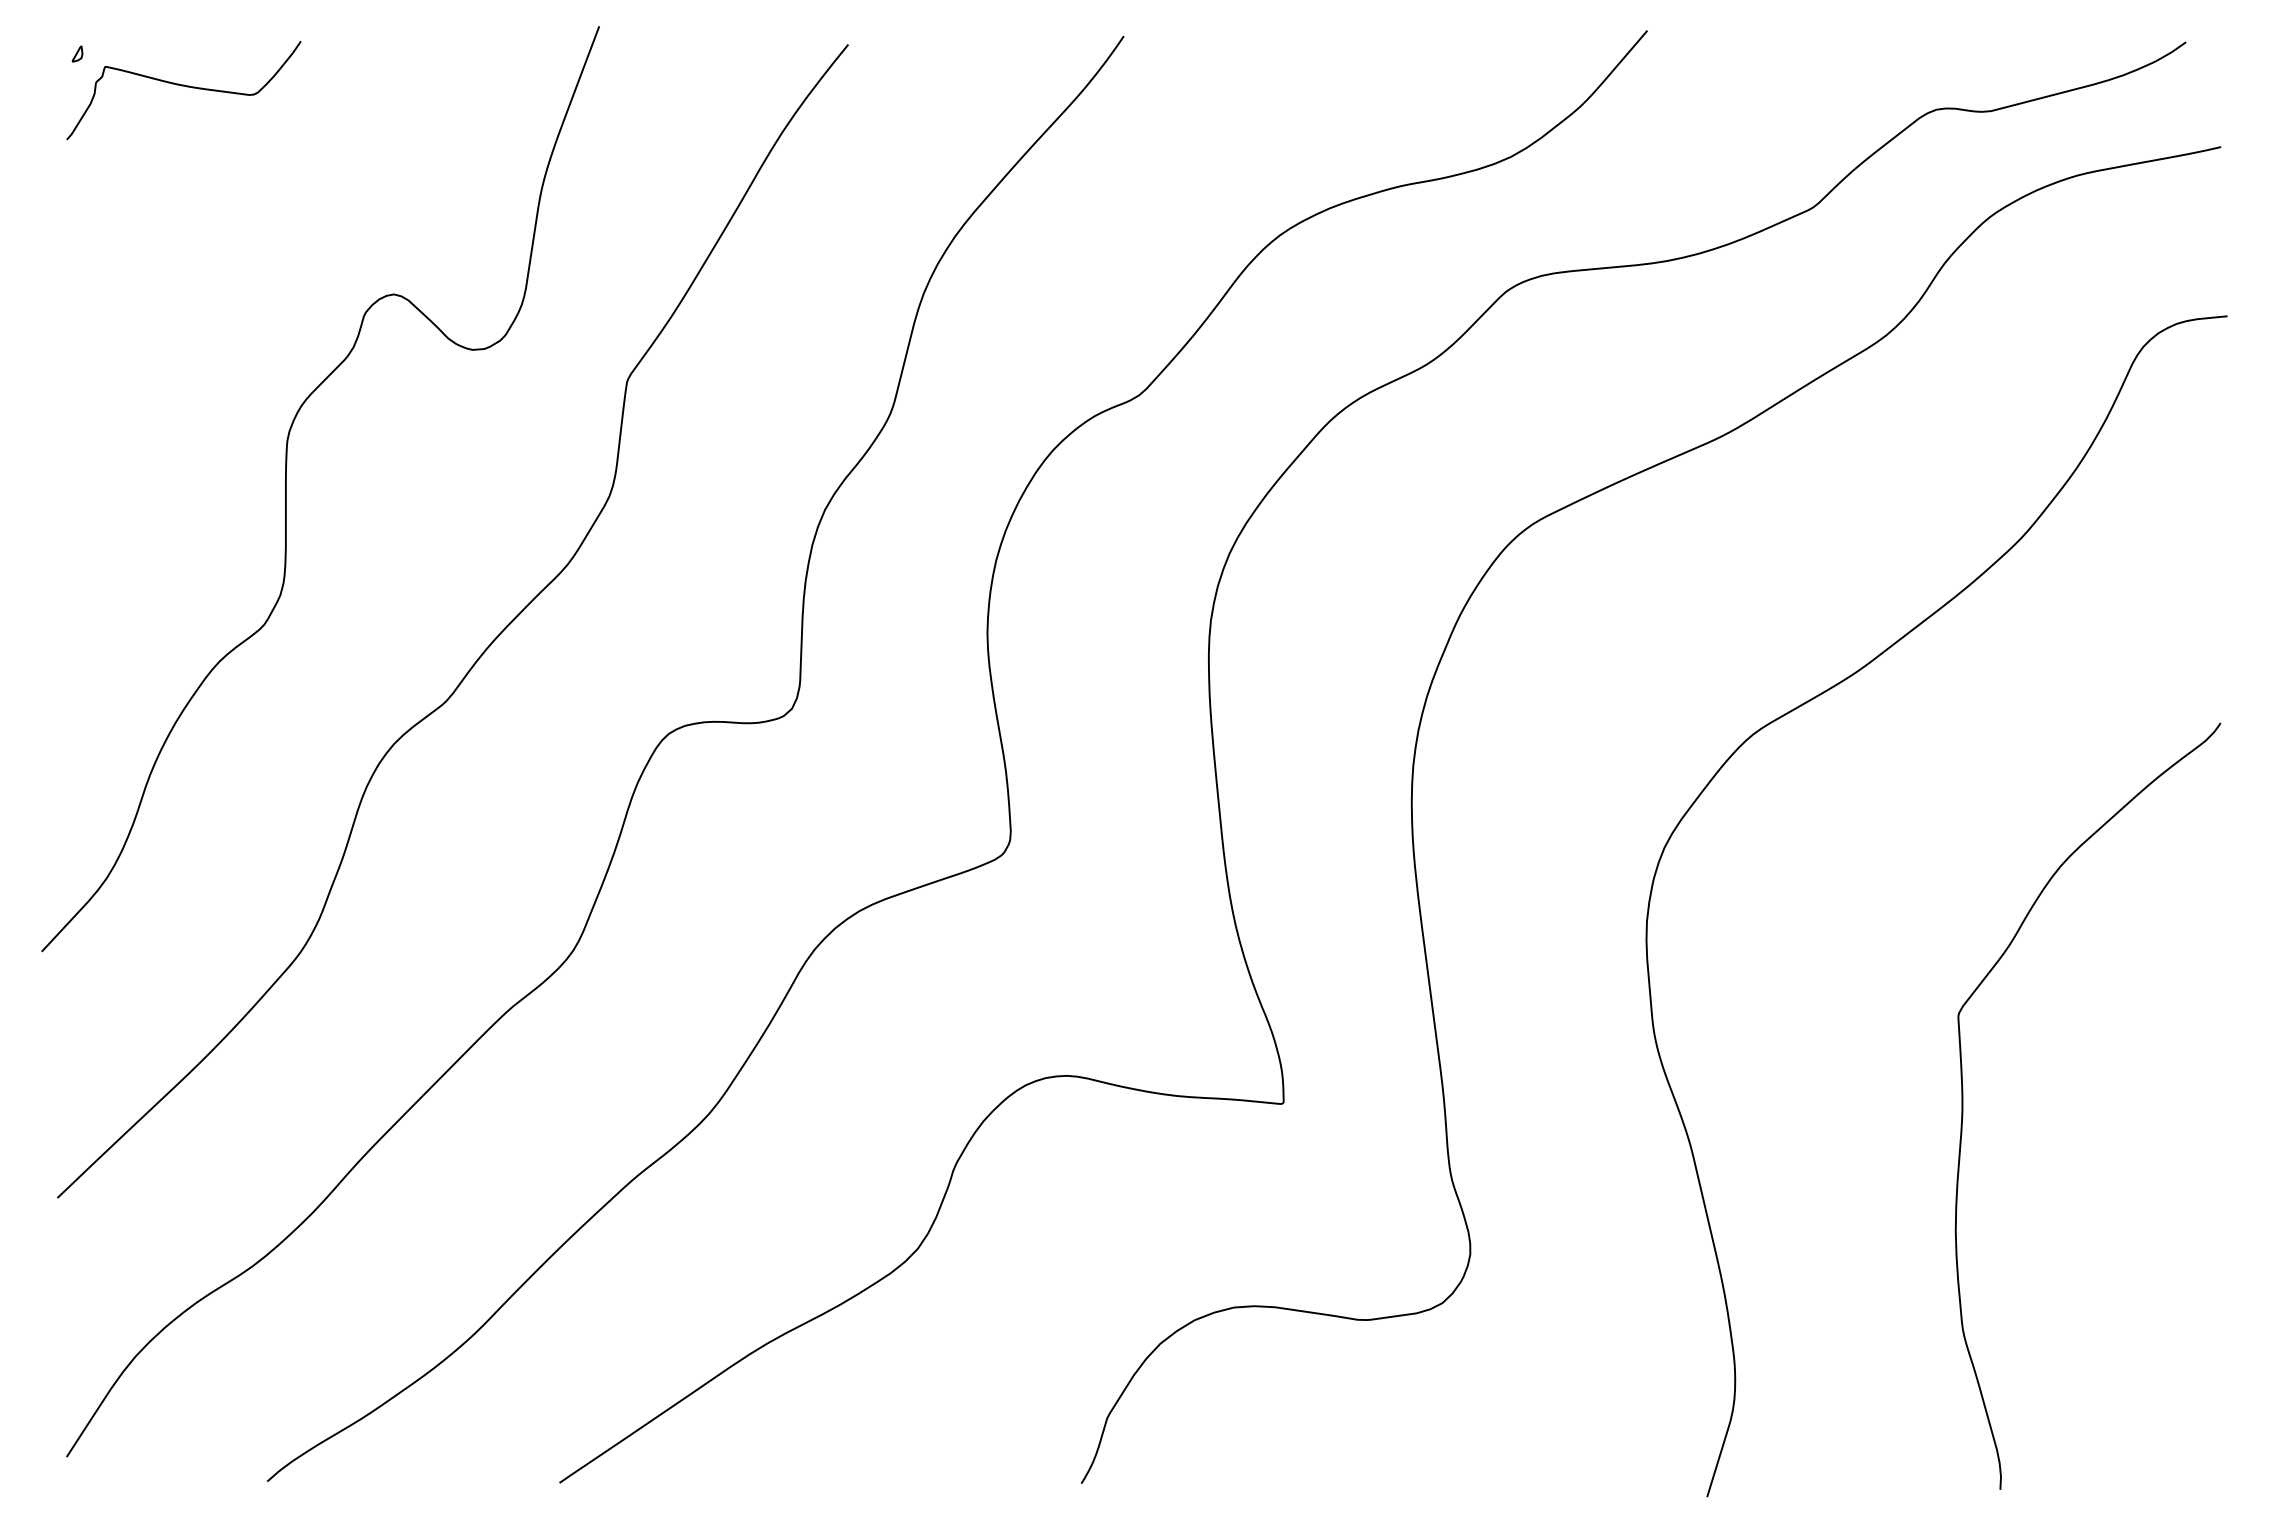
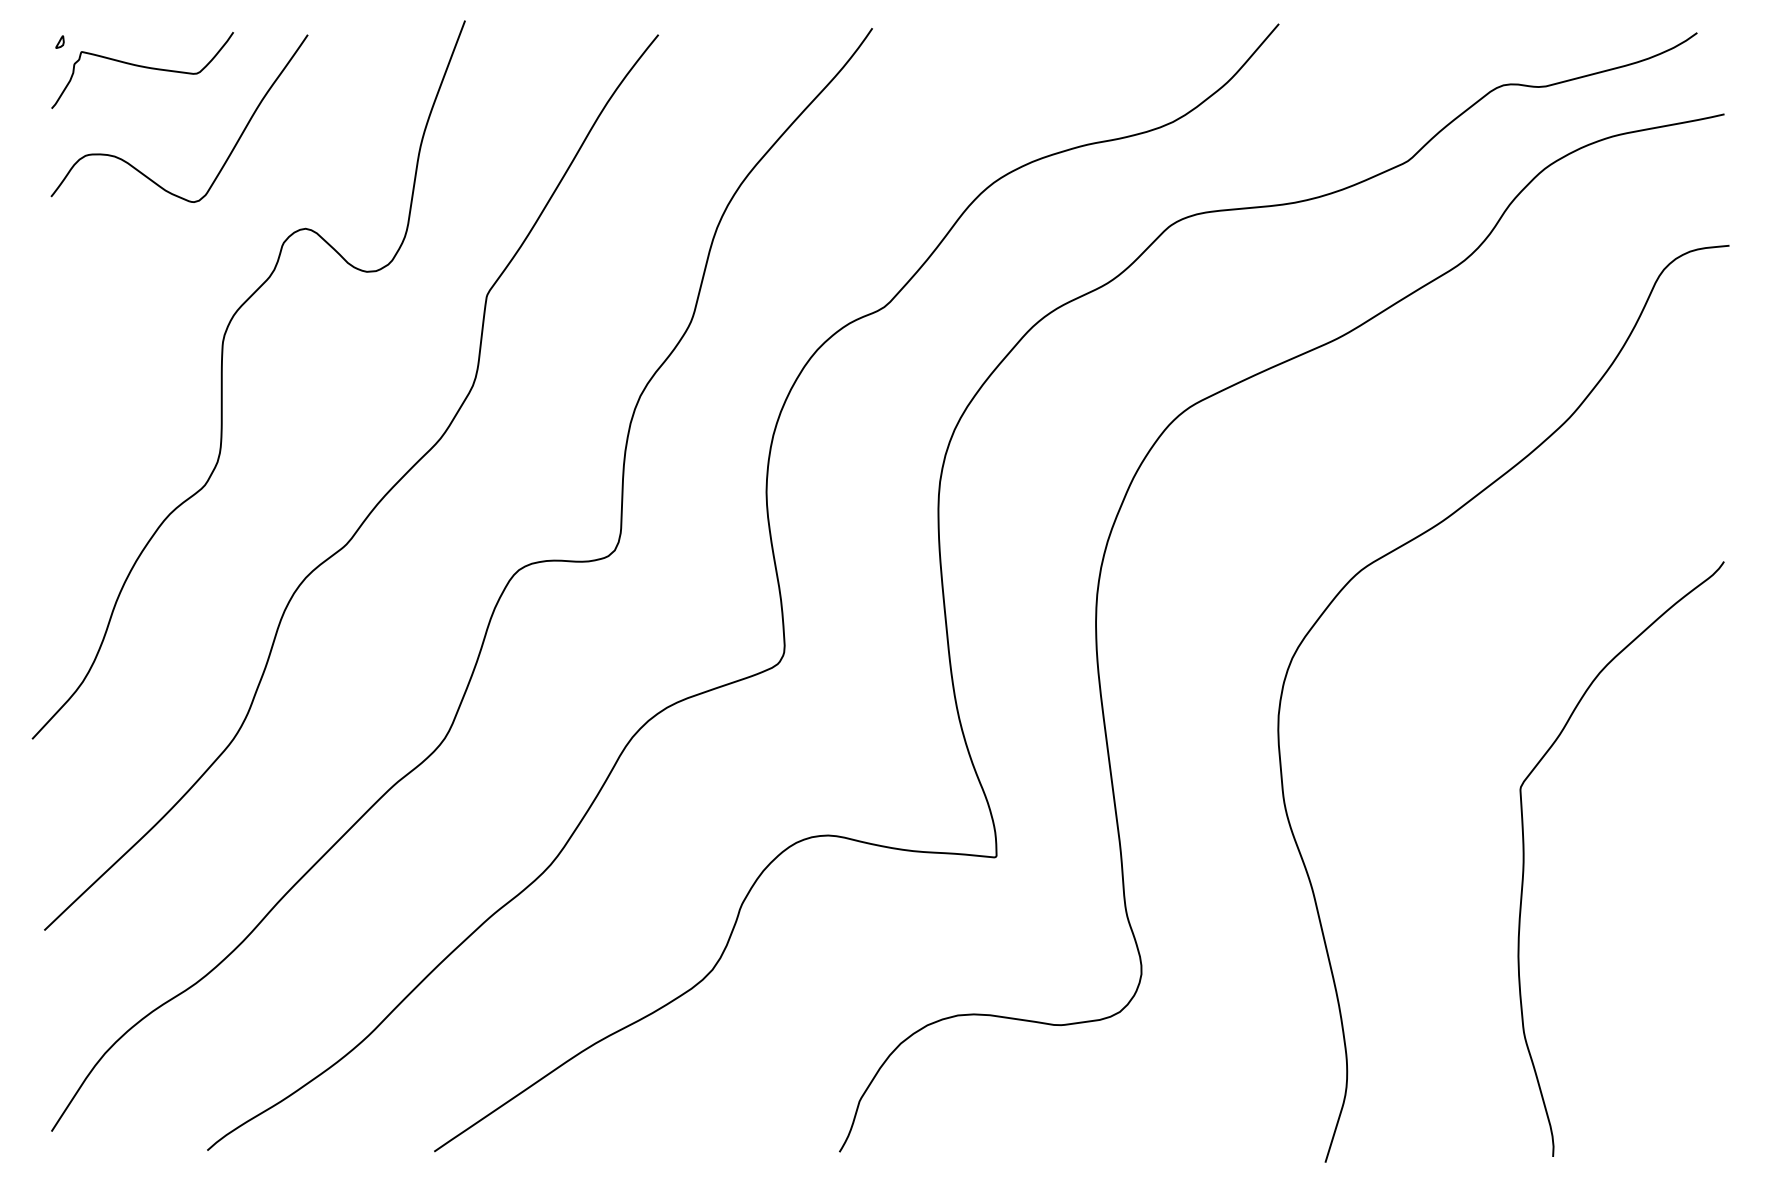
curve: (298, 193) -> (231, 150), added

